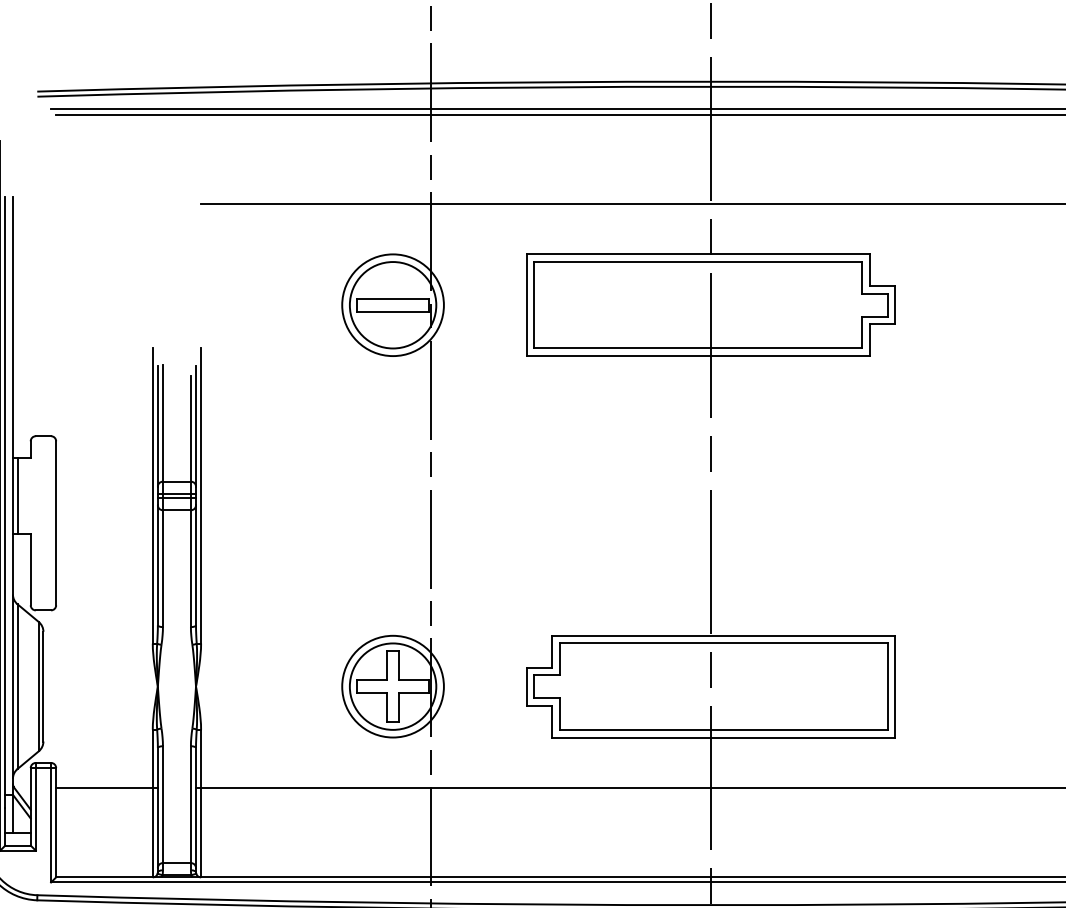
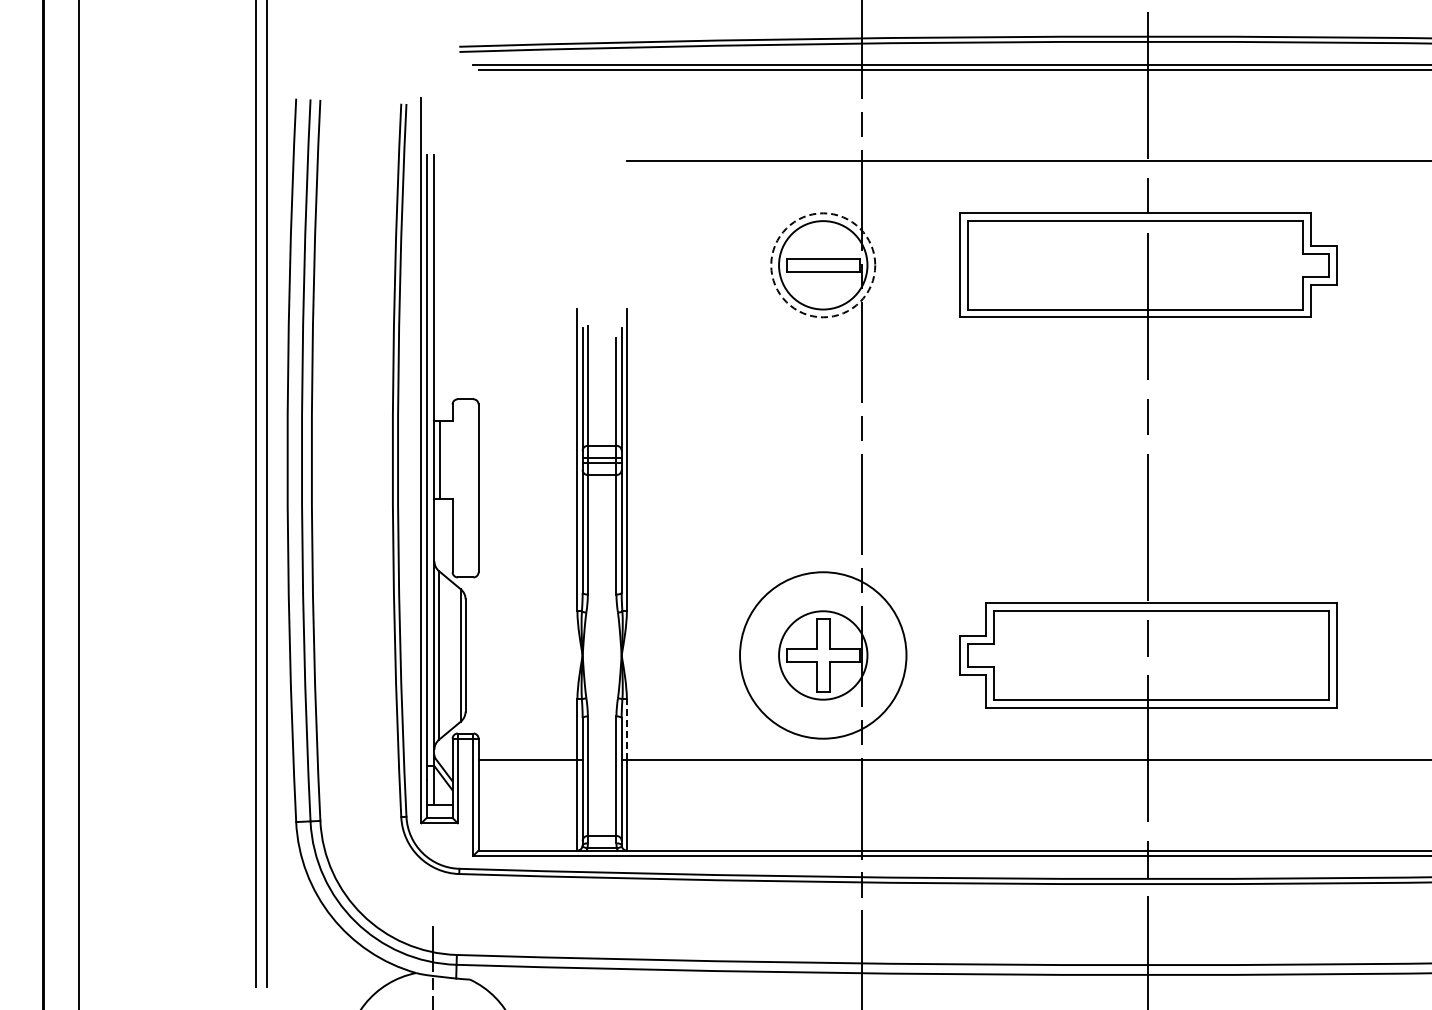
circle: (393, 305) -> (823, 265), solid -> dashed
circle: (393, 686) -> (823, 655), size x1.6
line: (200, 759) -> (626, 729), solid -> dashed

